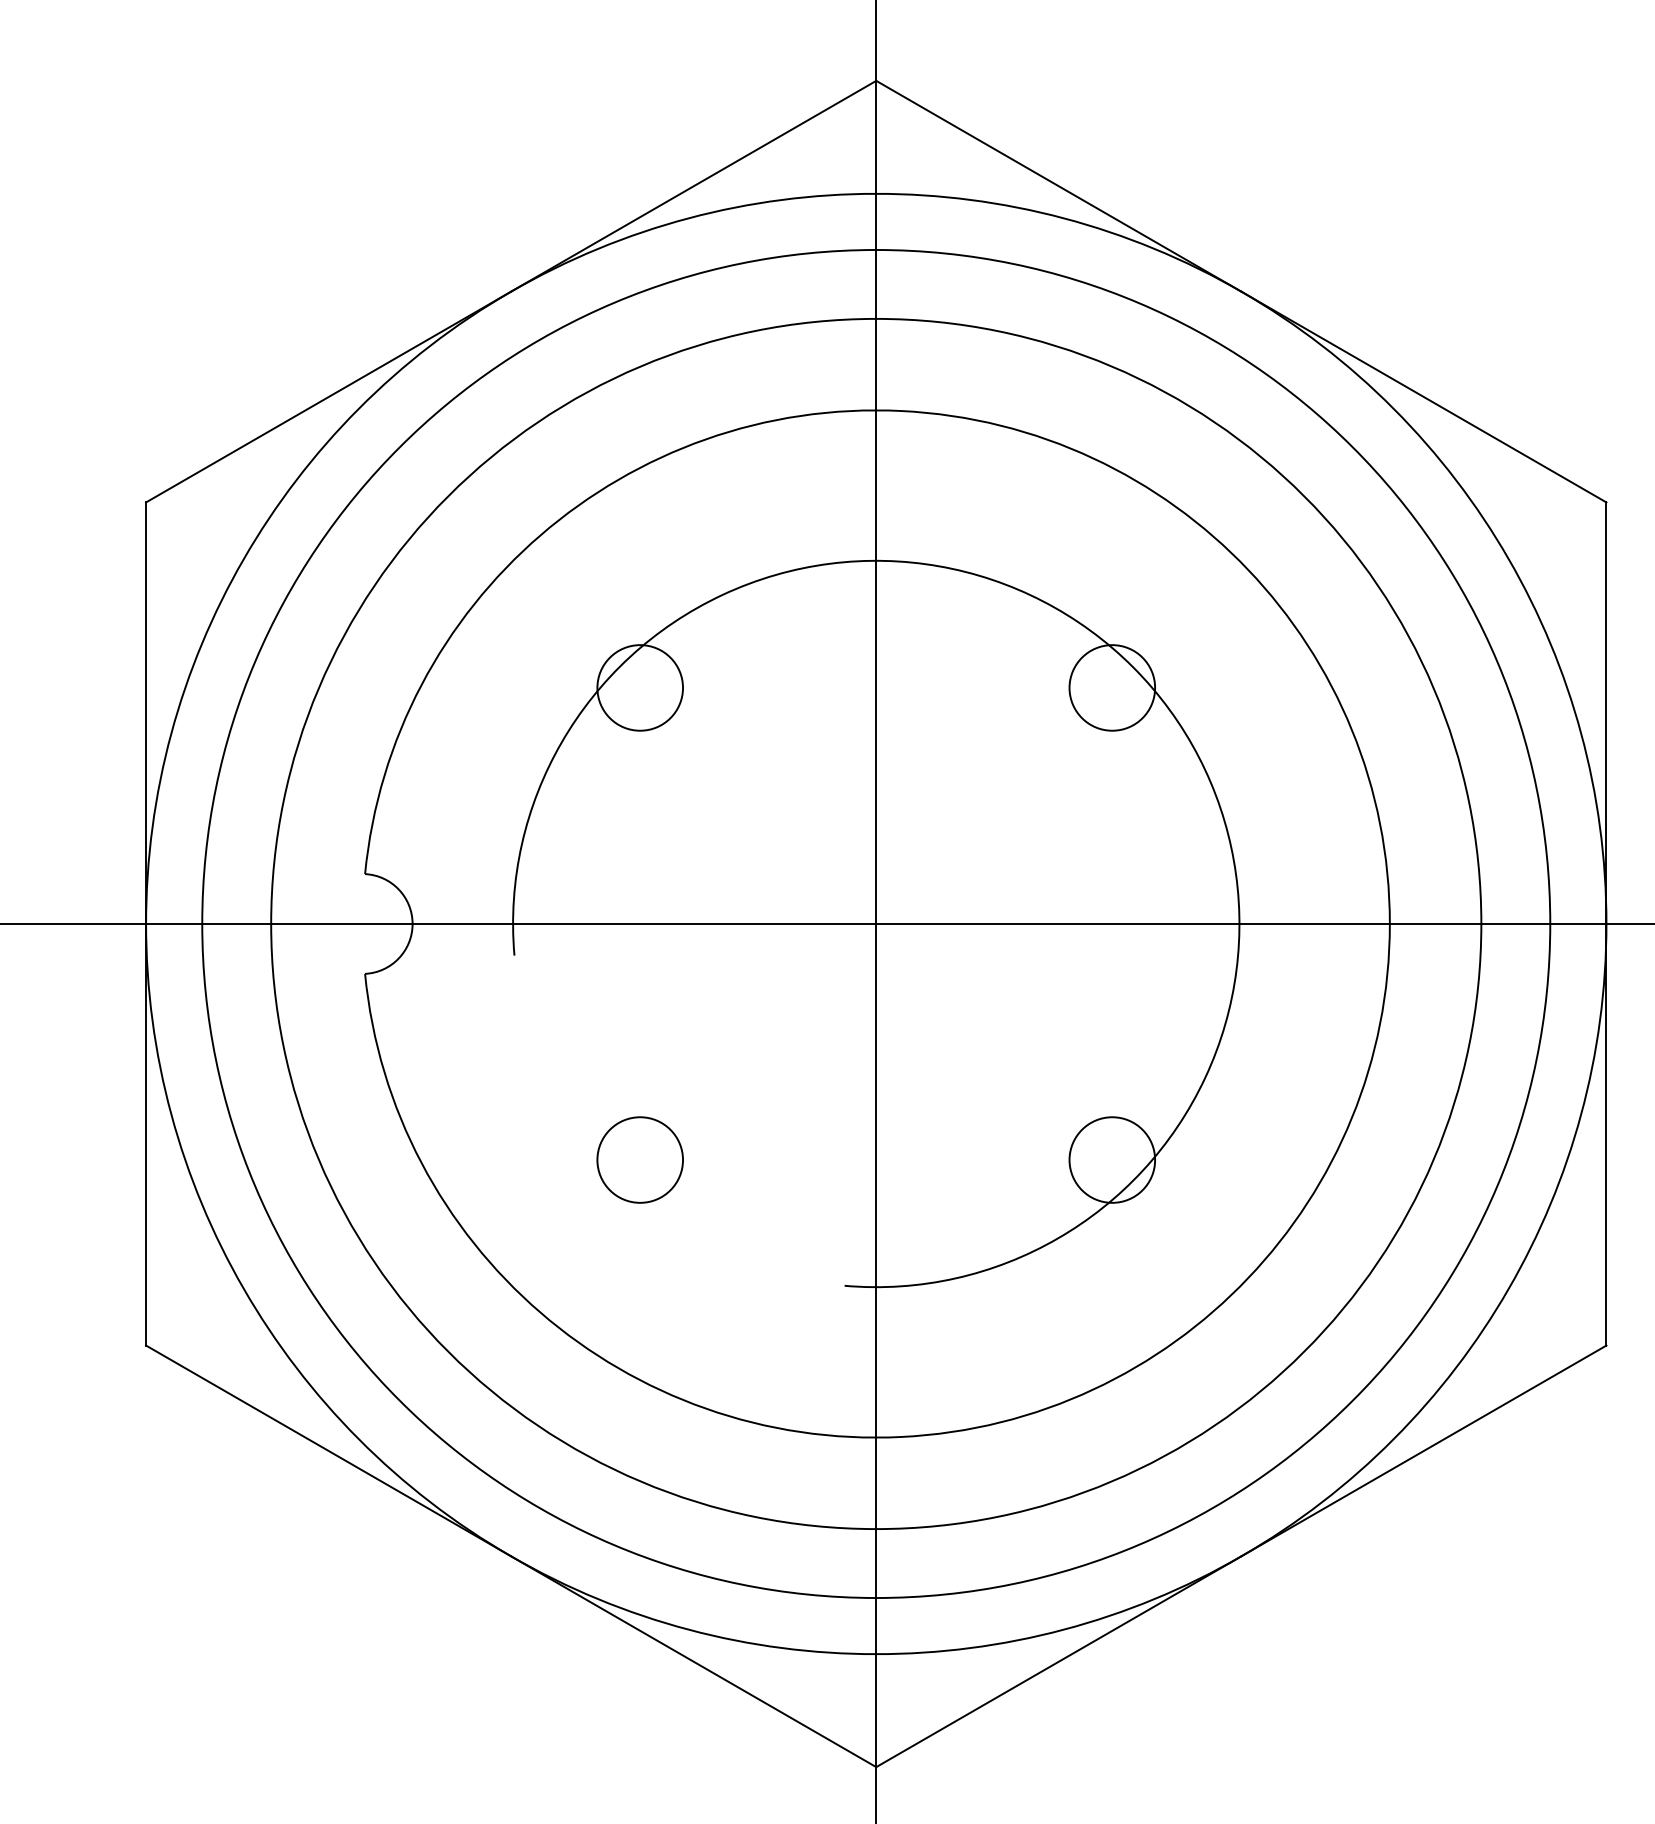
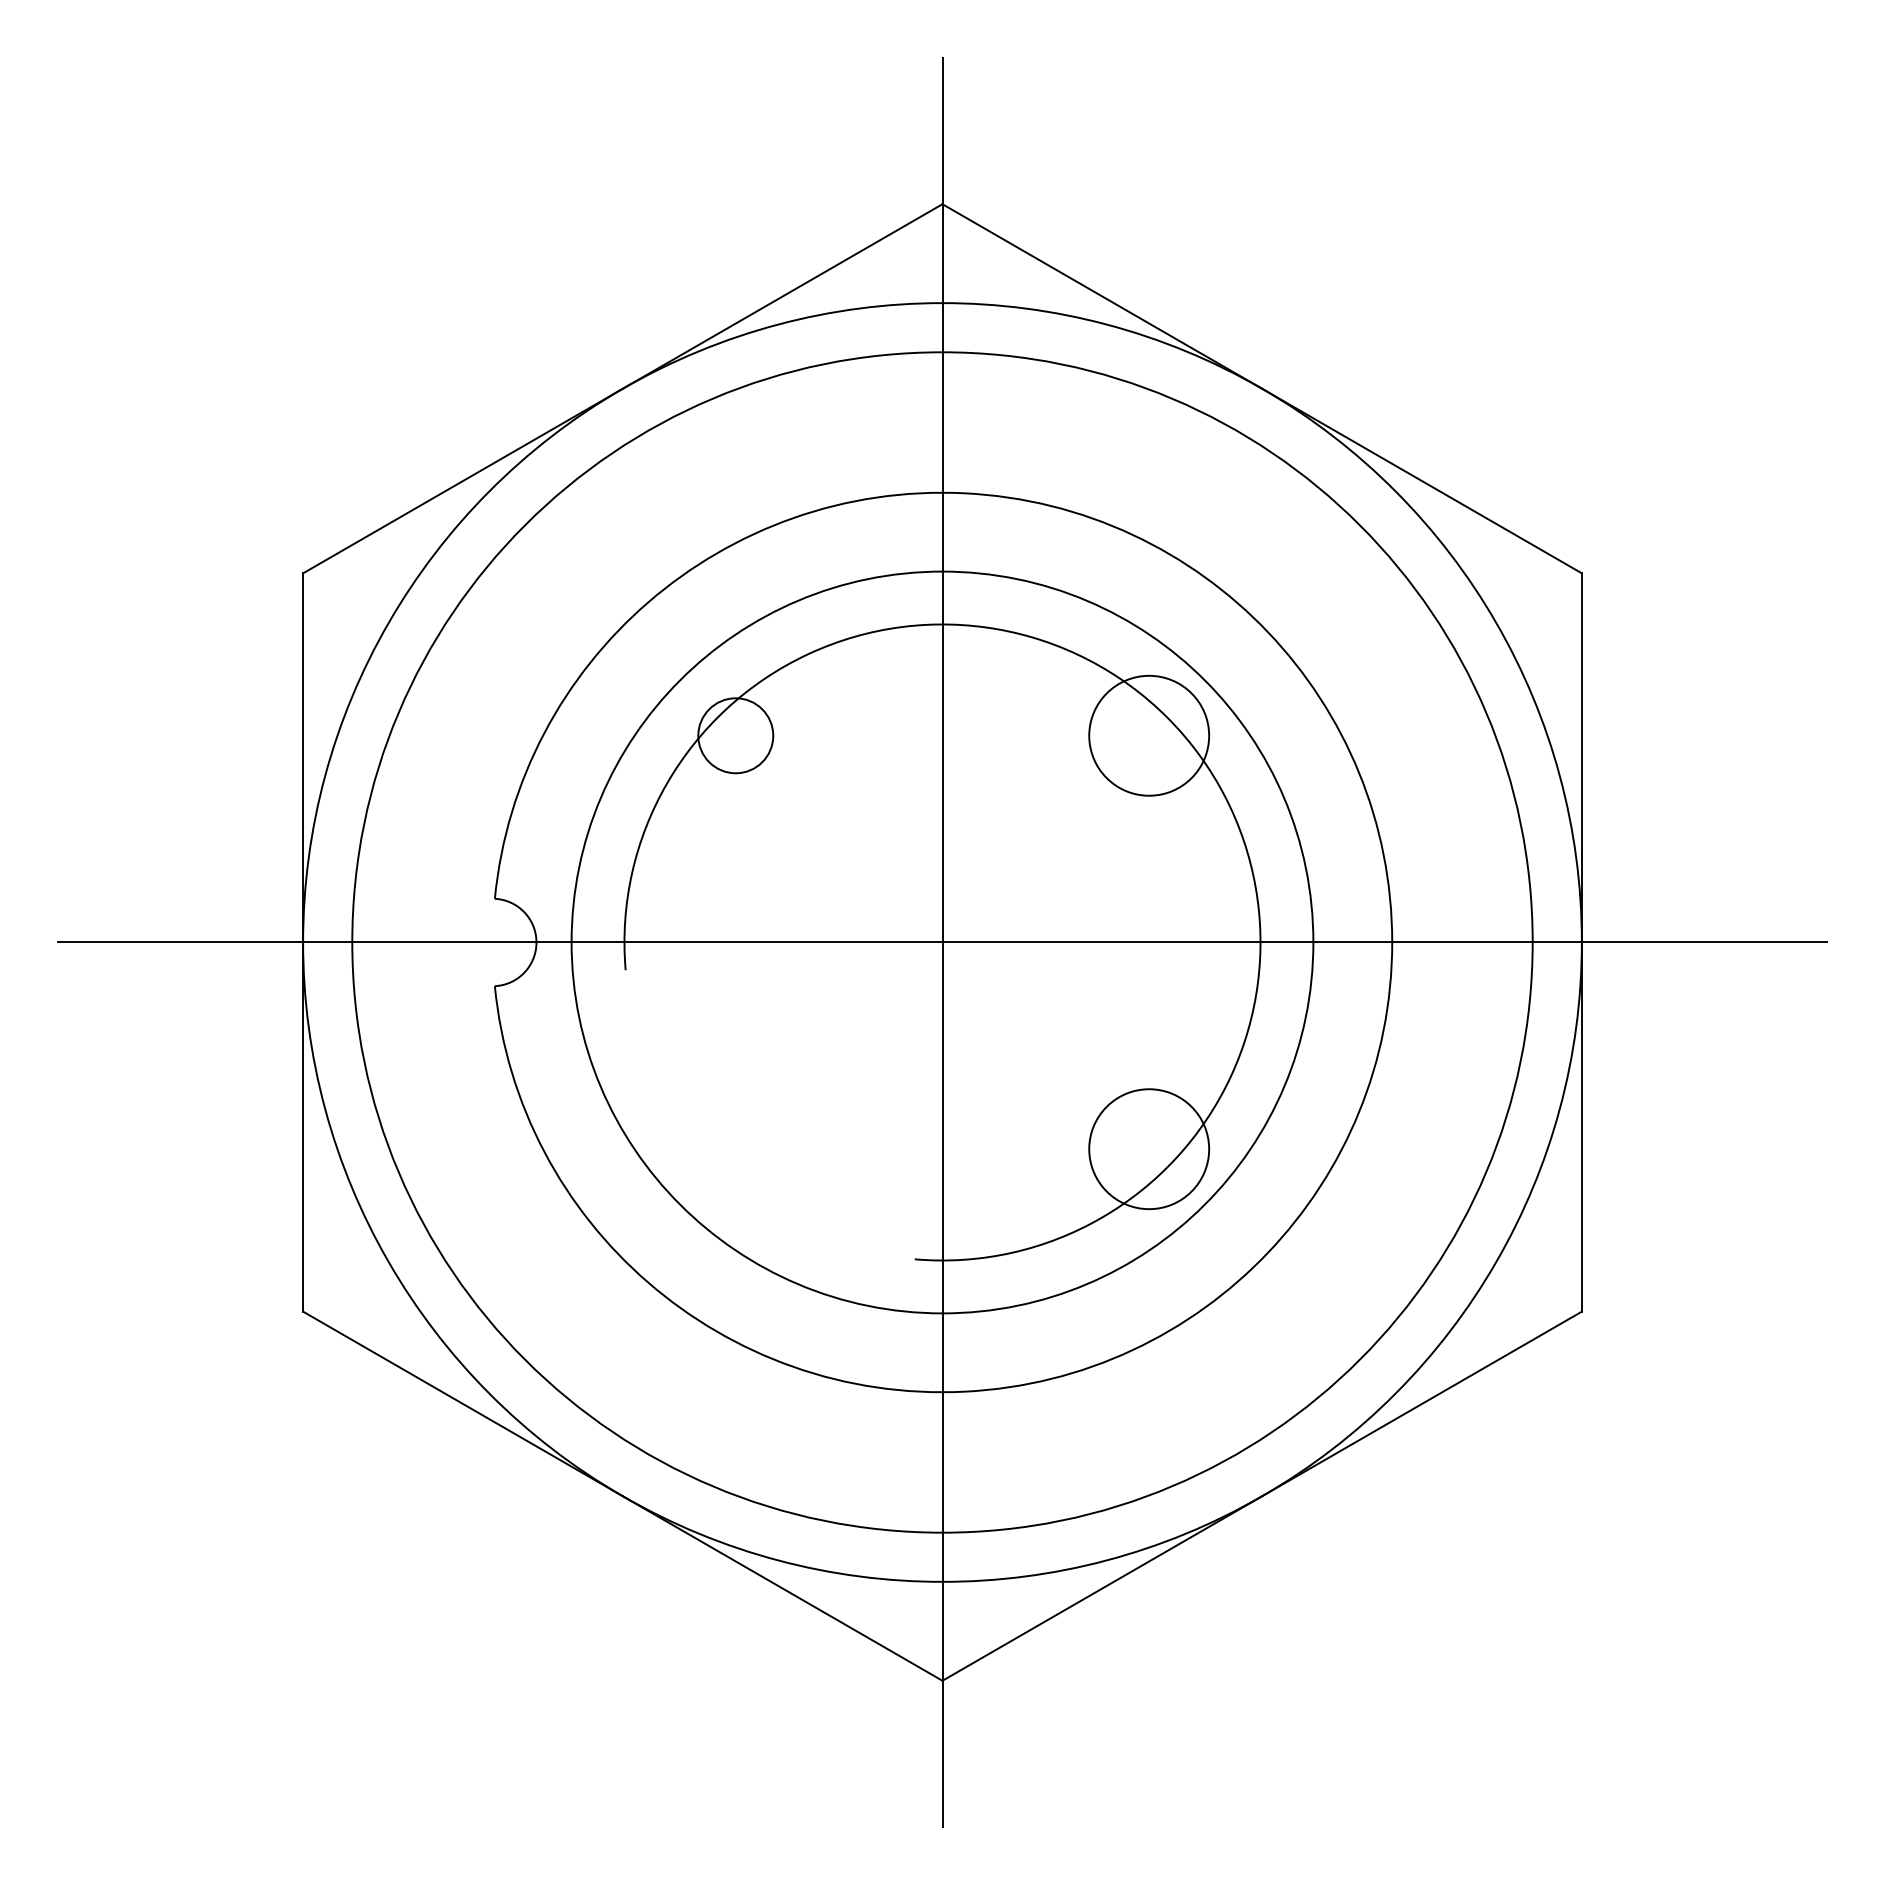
circle: (1111, 687) -> (1148, 735), size x1.6
circle: (876, 924) -> (942, 942), size x0.7
circle: (639, 1159) -> (735, 1148), removed
circle: (1111, 1159) -> (1148, 1148), size x1.6

